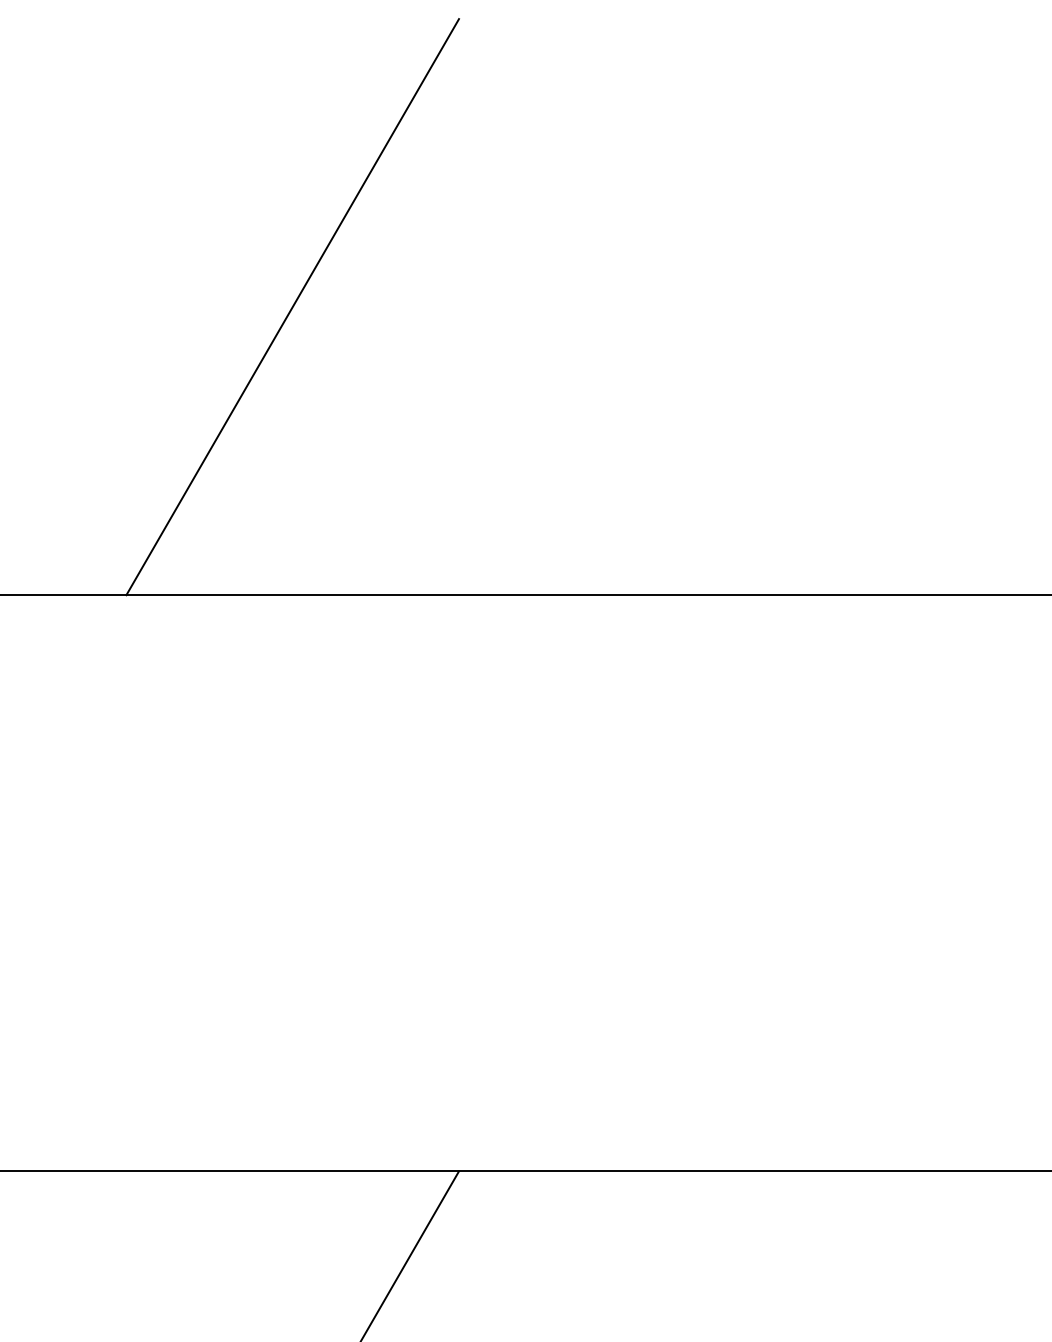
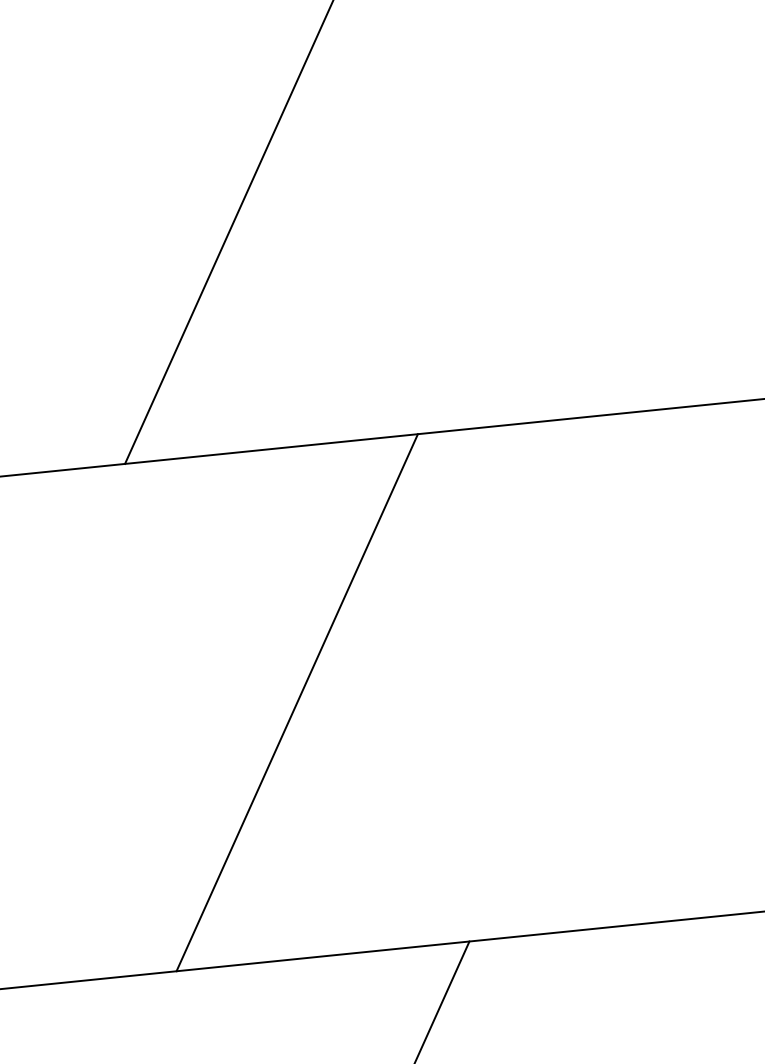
line: (292, 883) -> (297, 702), added

